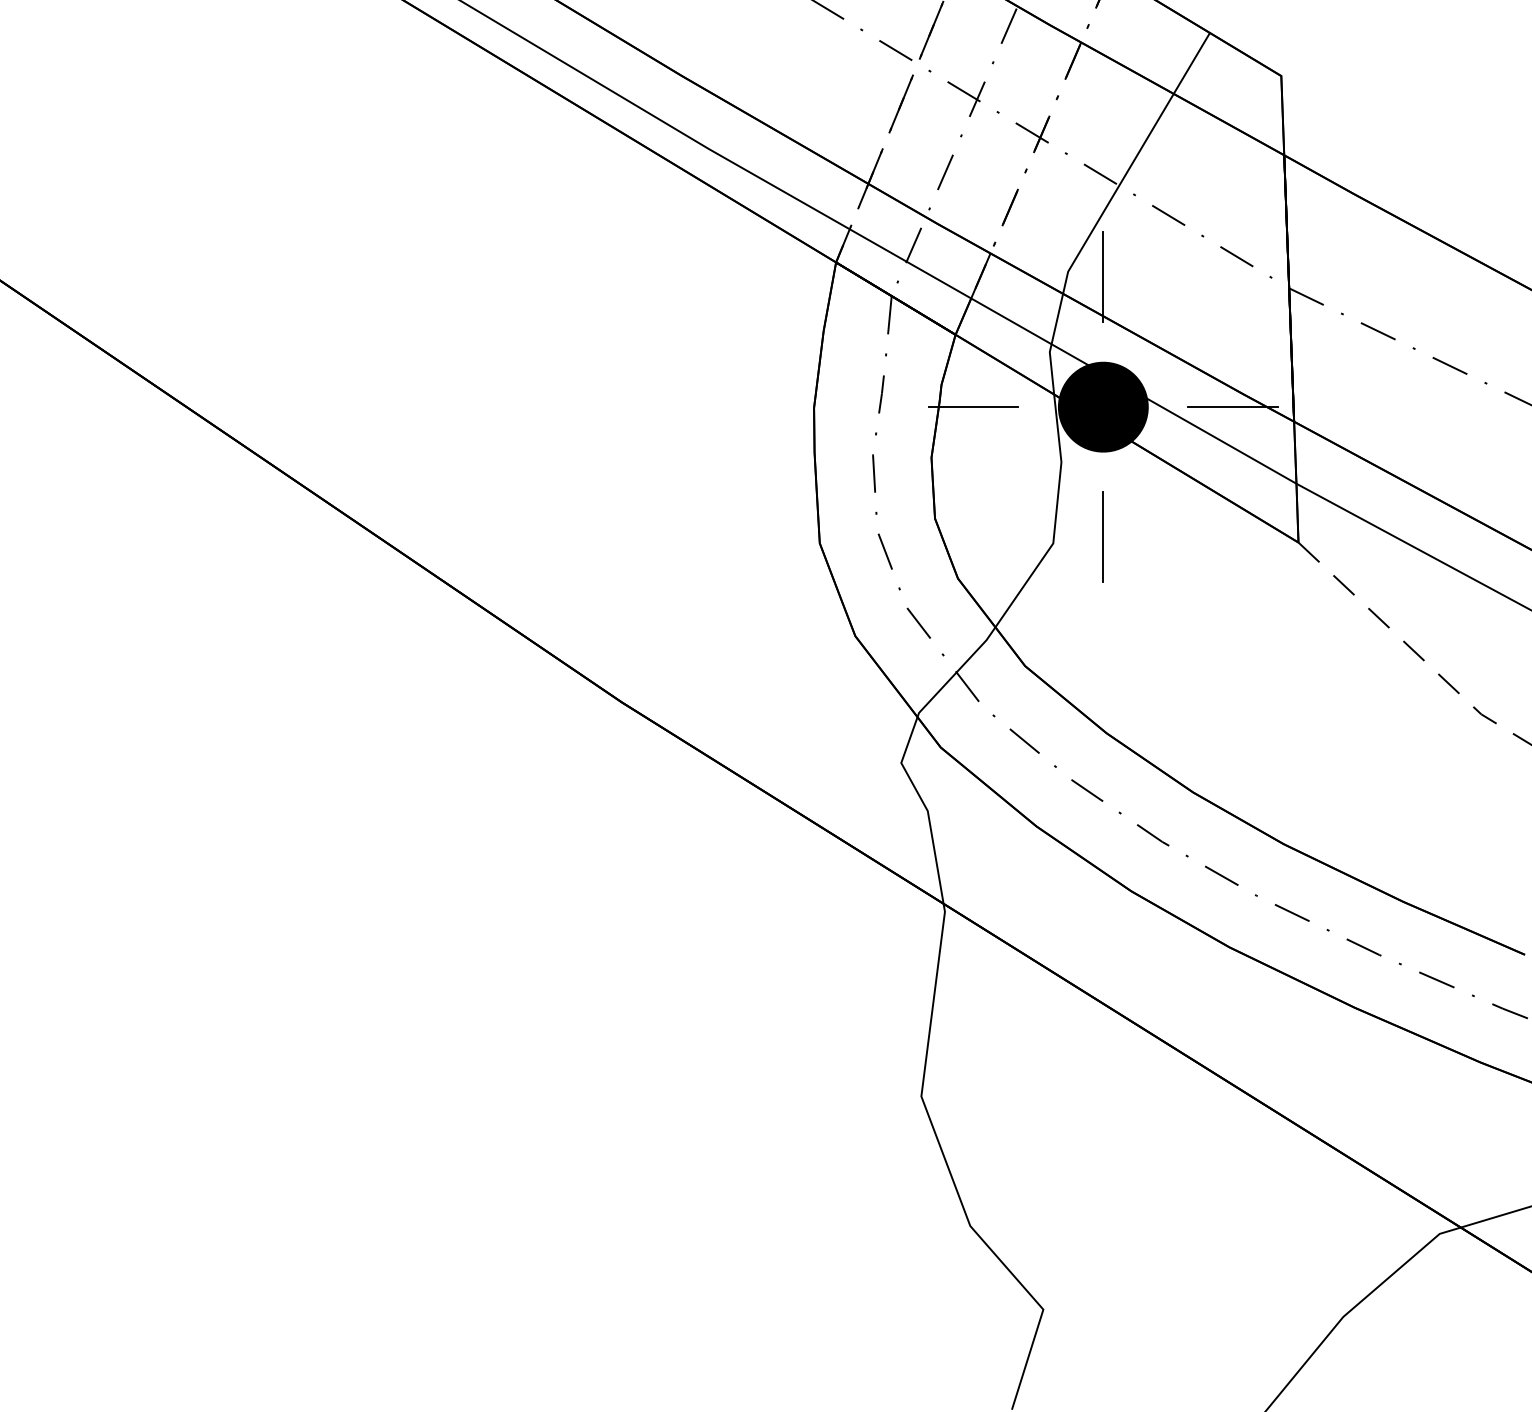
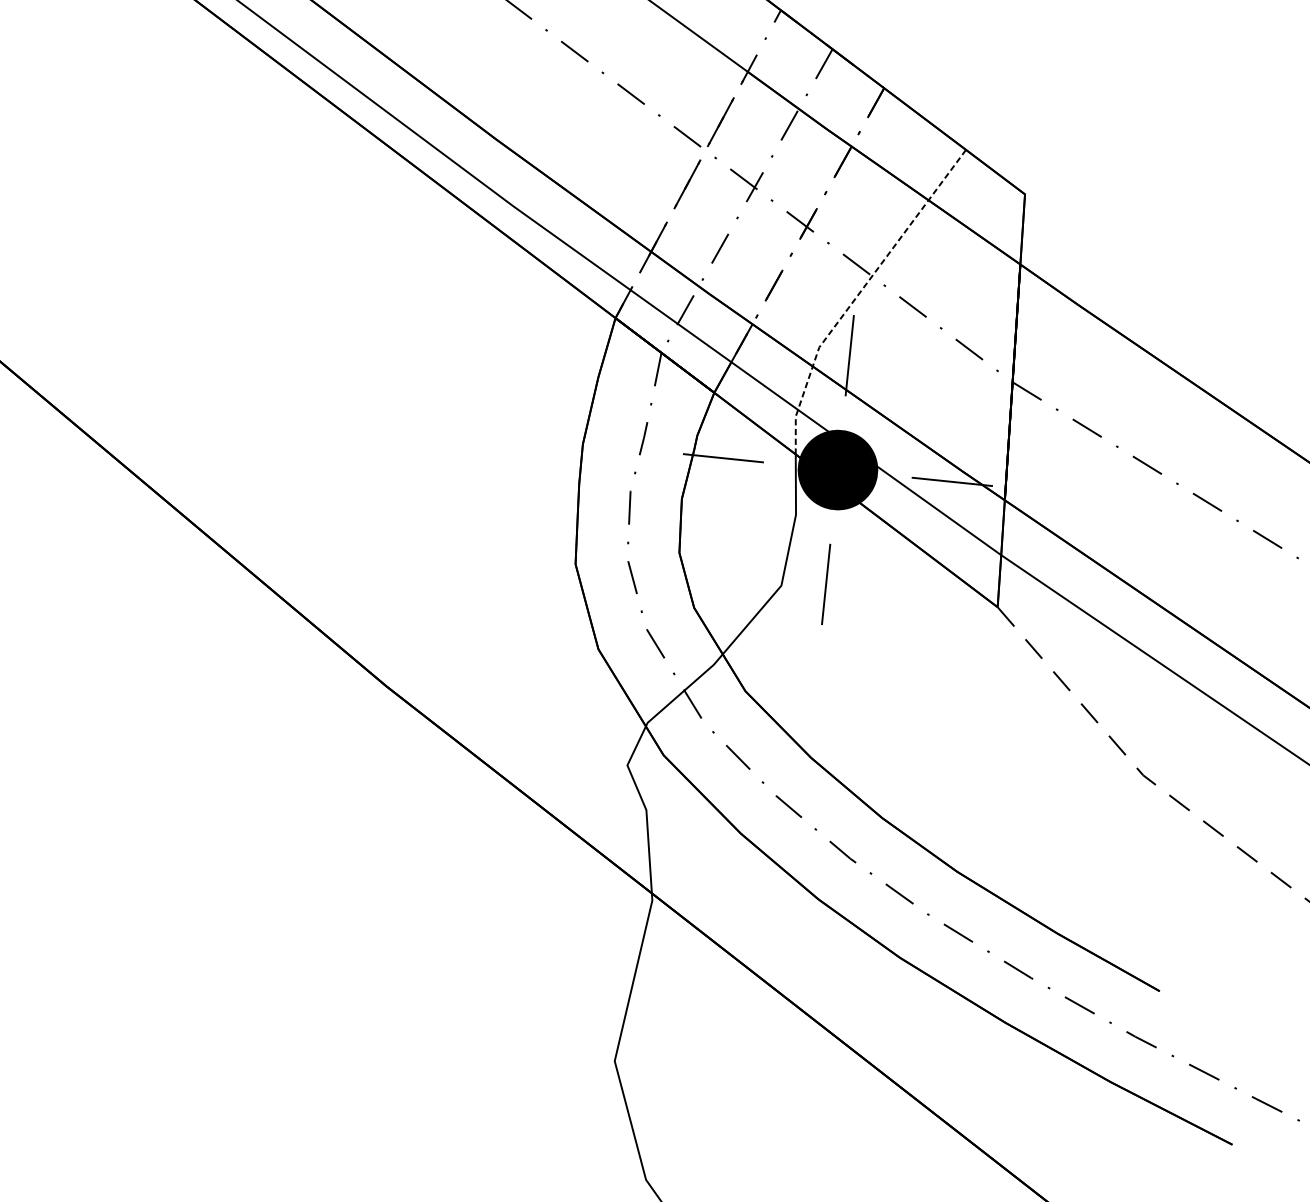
line: (1106, 207) -> (858, 294), solid -> dashed

